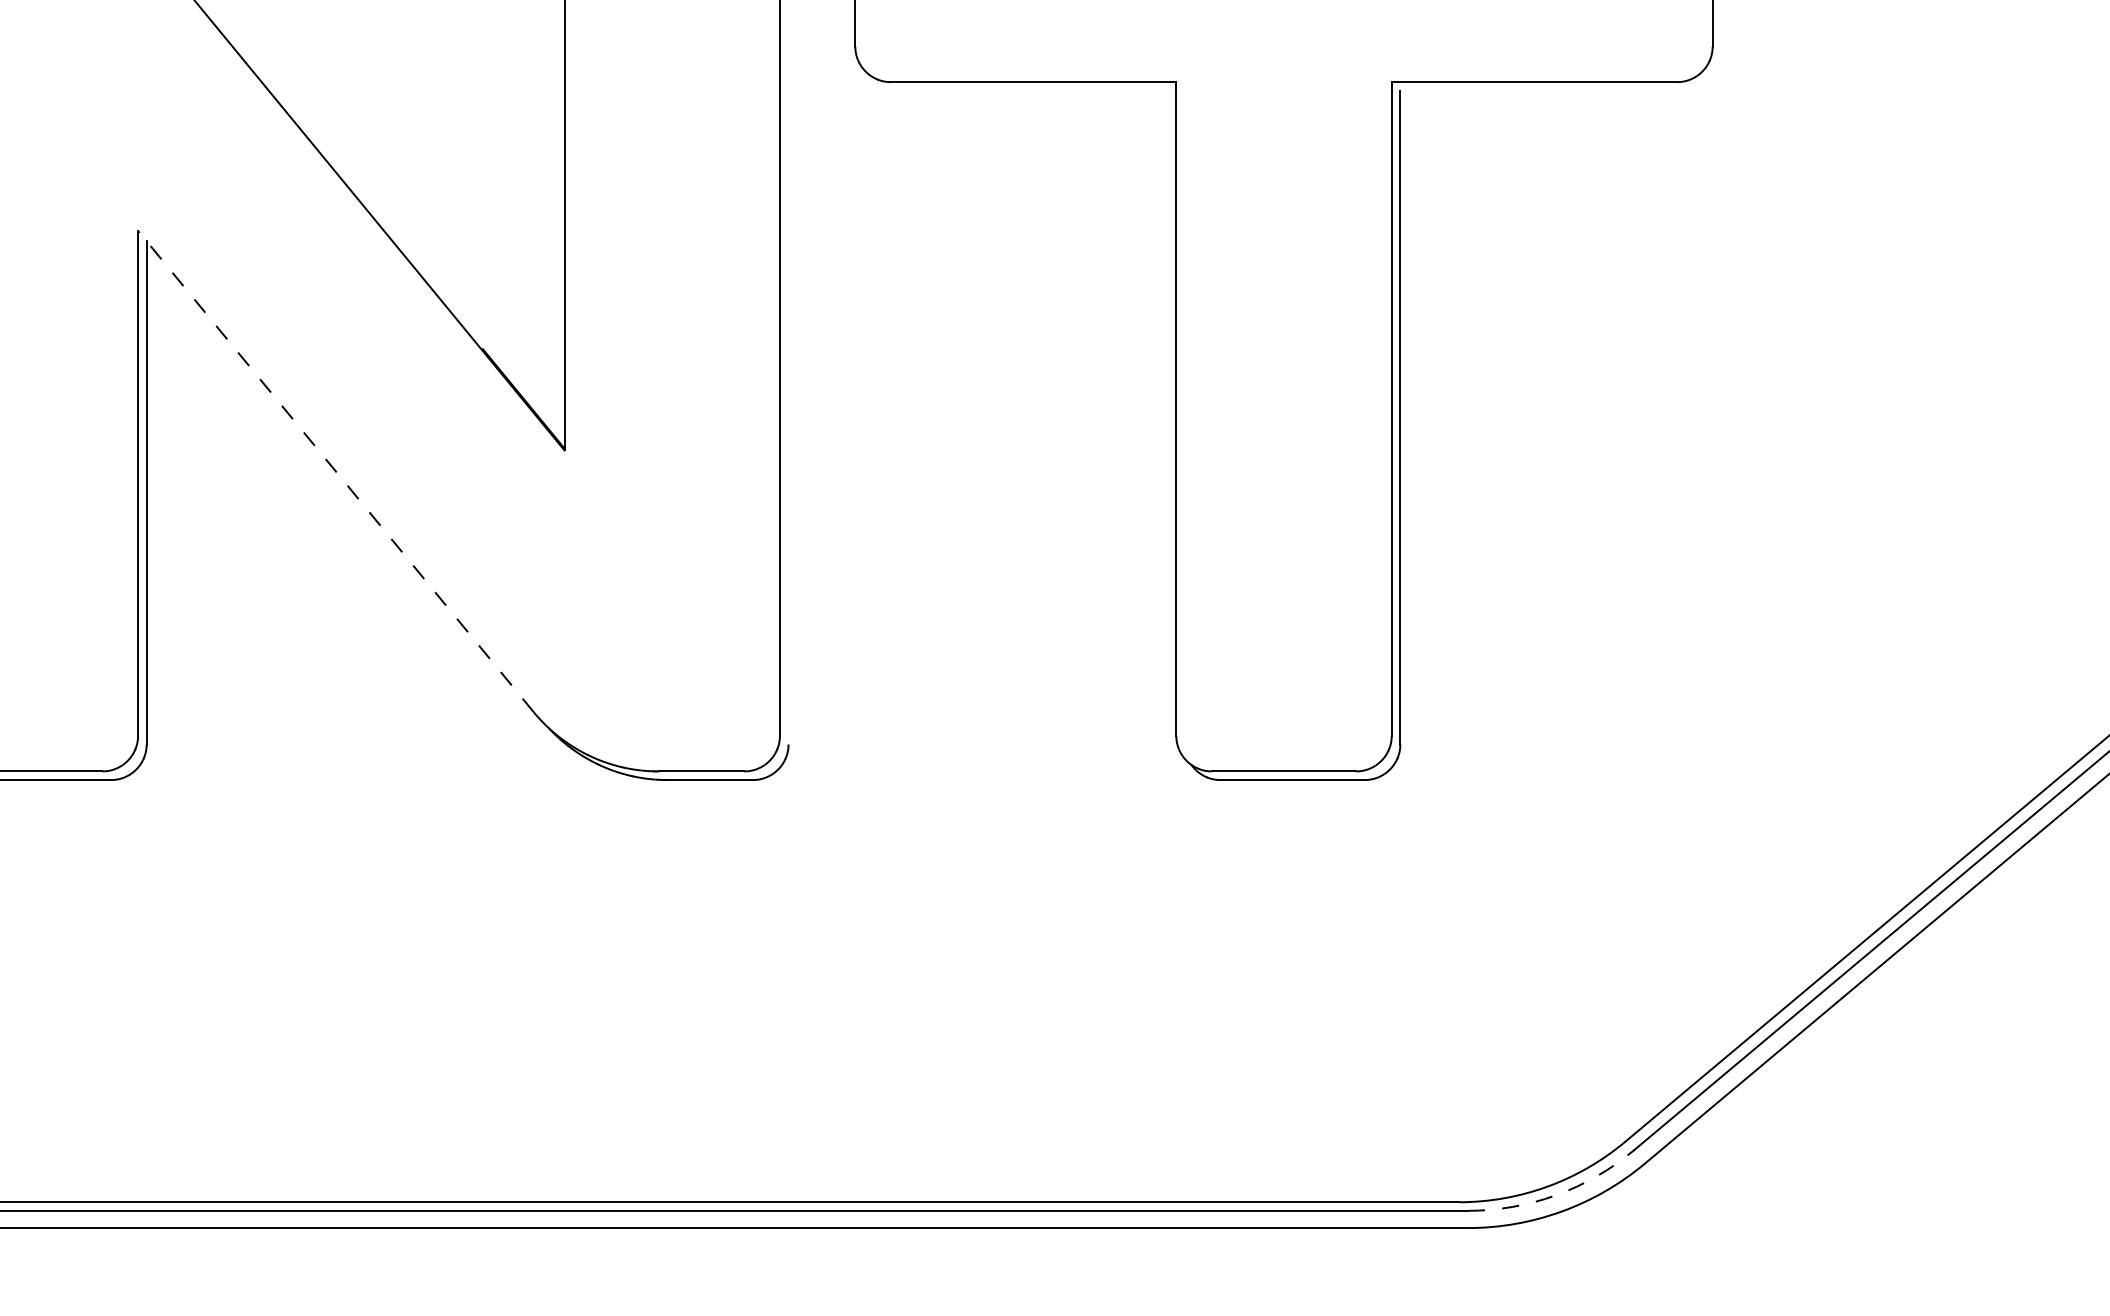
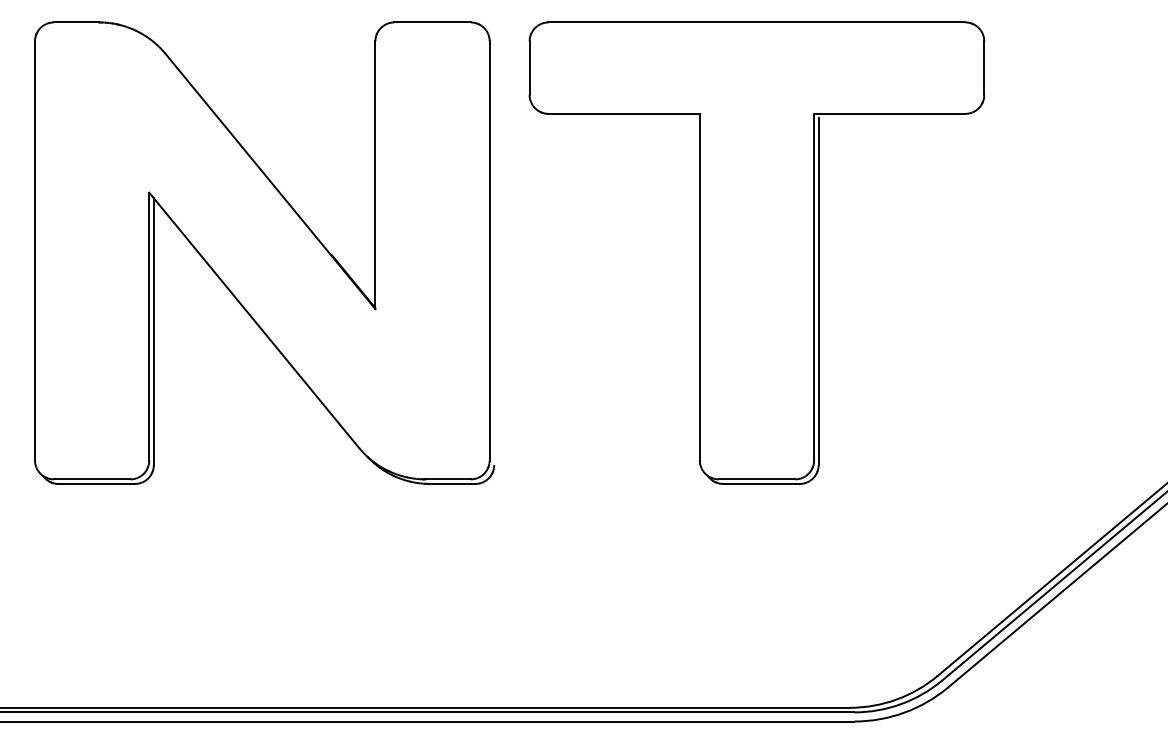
line: (334, 469) -> (253, 319), dashed -> solid
arc: (1556, 1195) -> (901, 704), dashed -> solid

